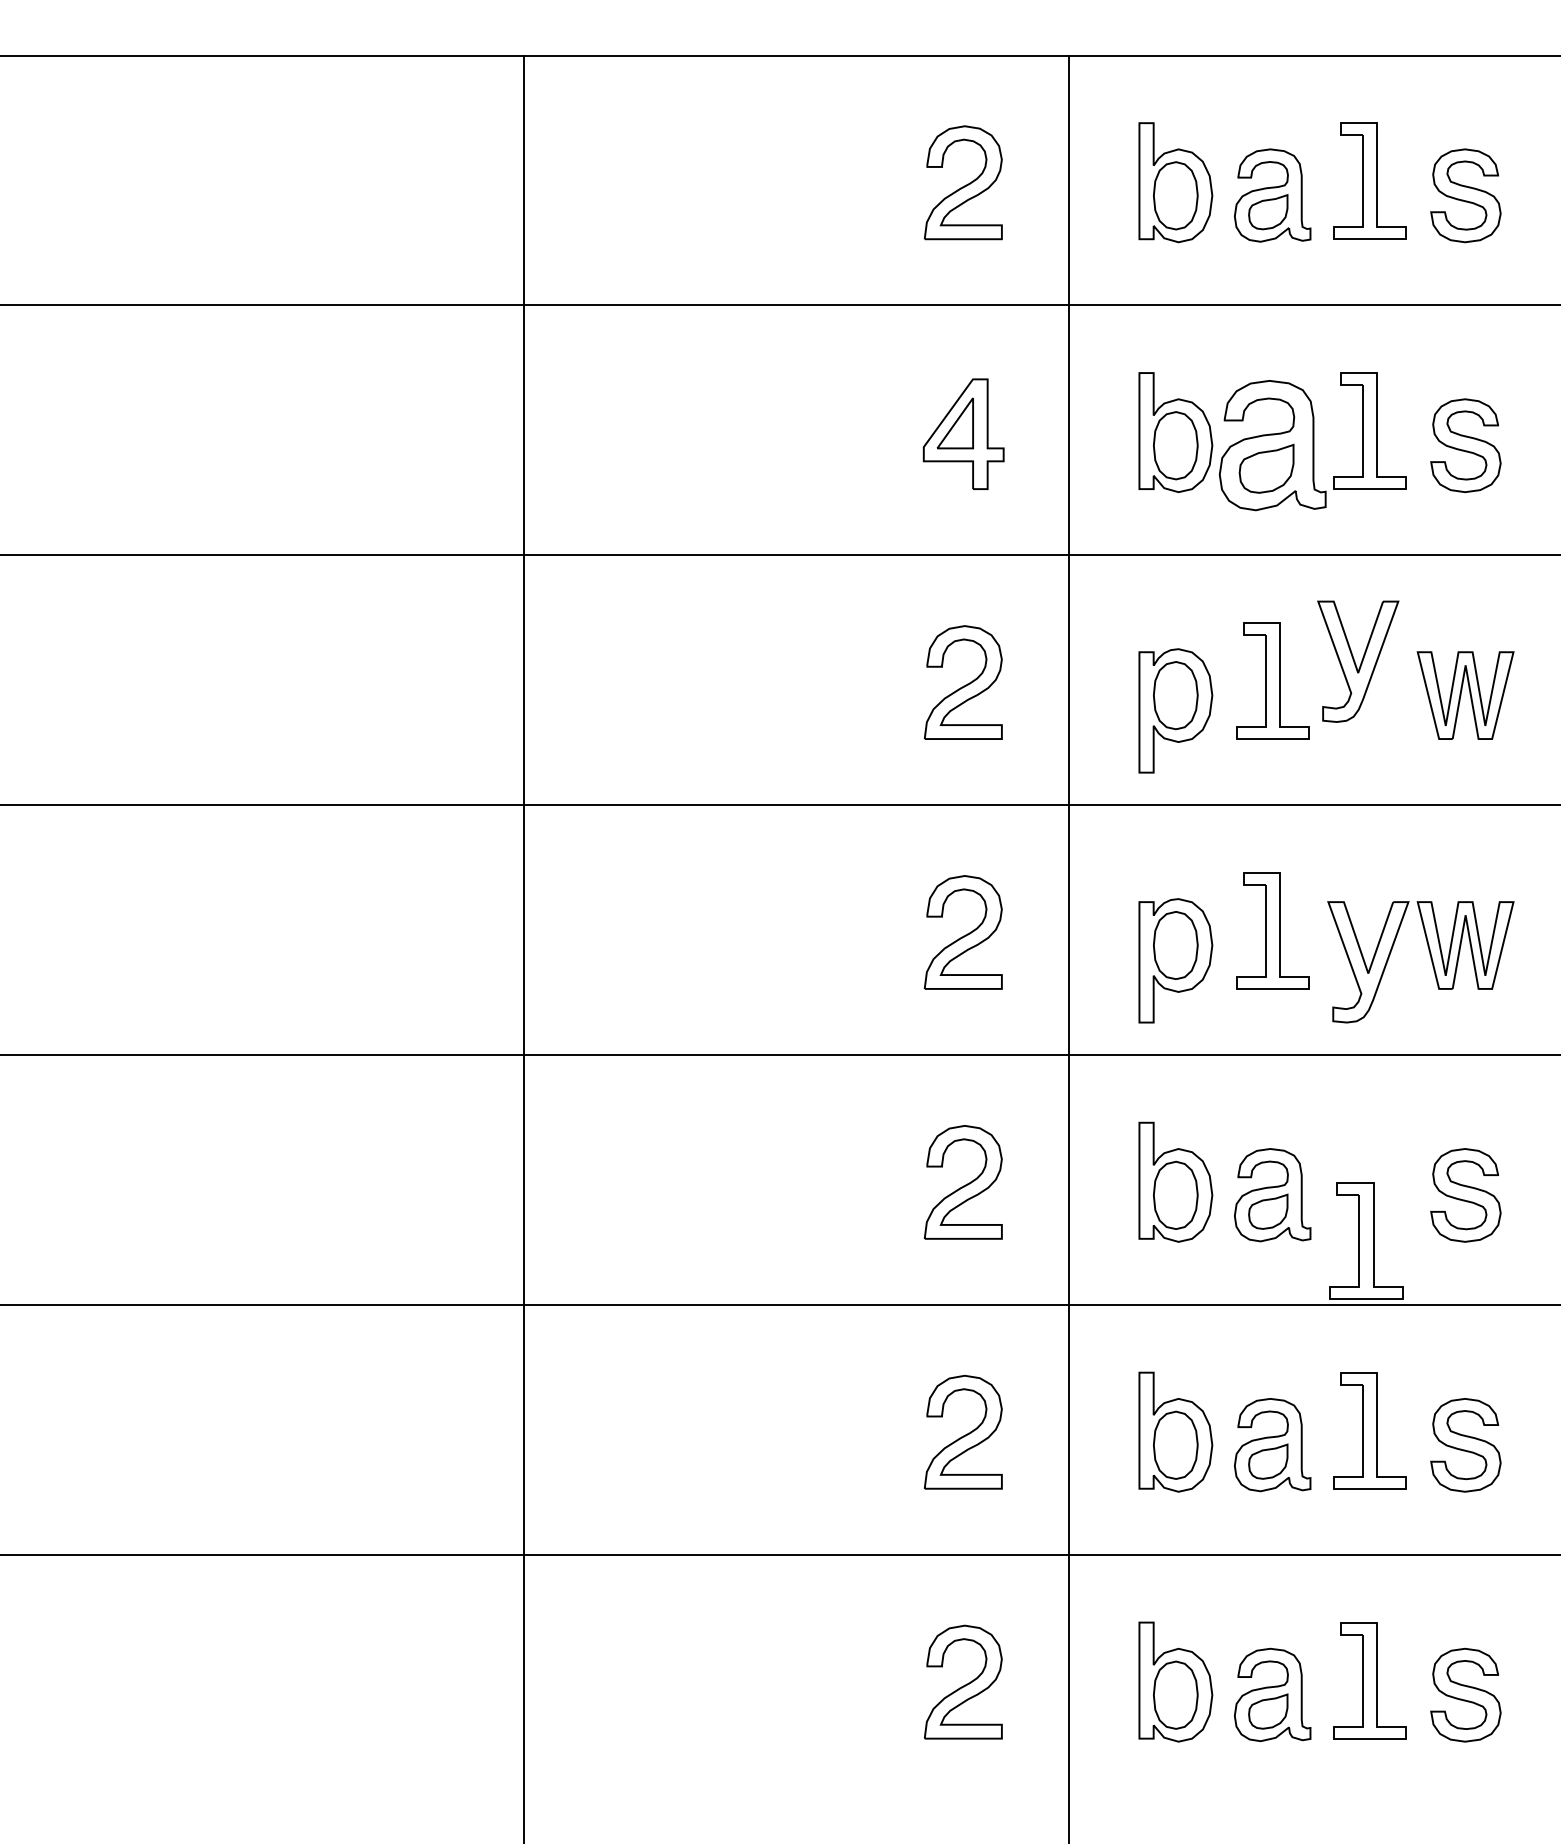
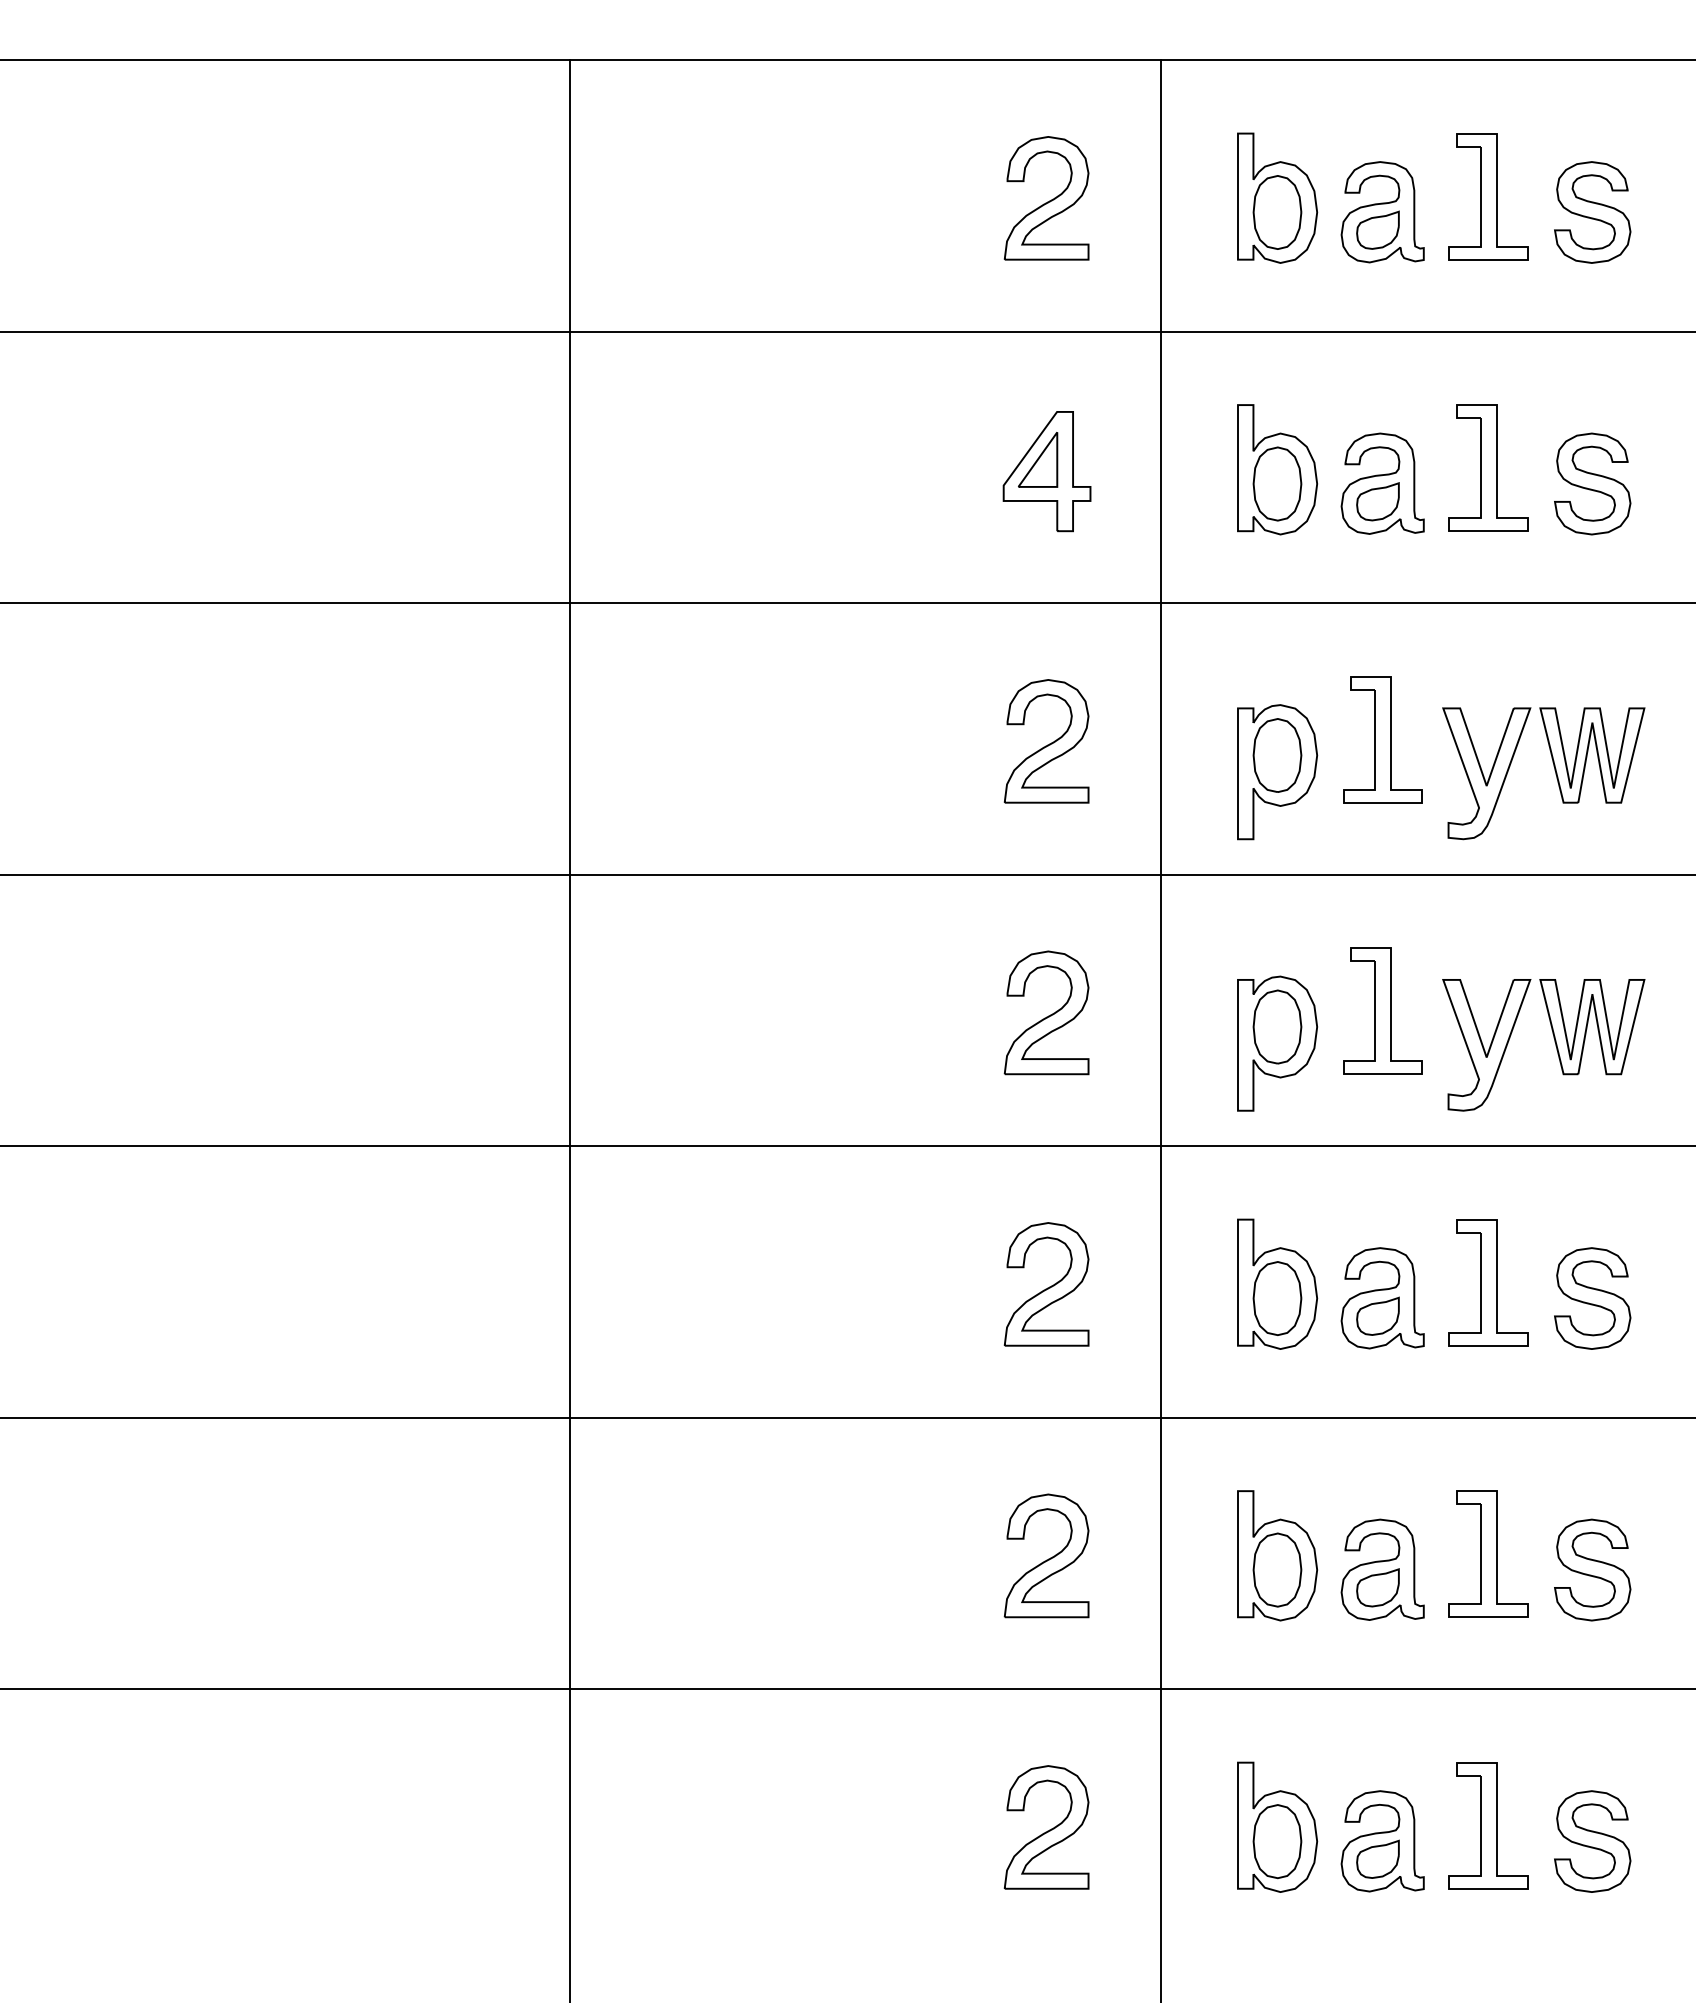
part: (1272, 445) -> (1382, 483), size x0.71
part: (1358, 661) -> (1486, 773), moved
part: (1366, 1240) -> (1488, 1282), moved

